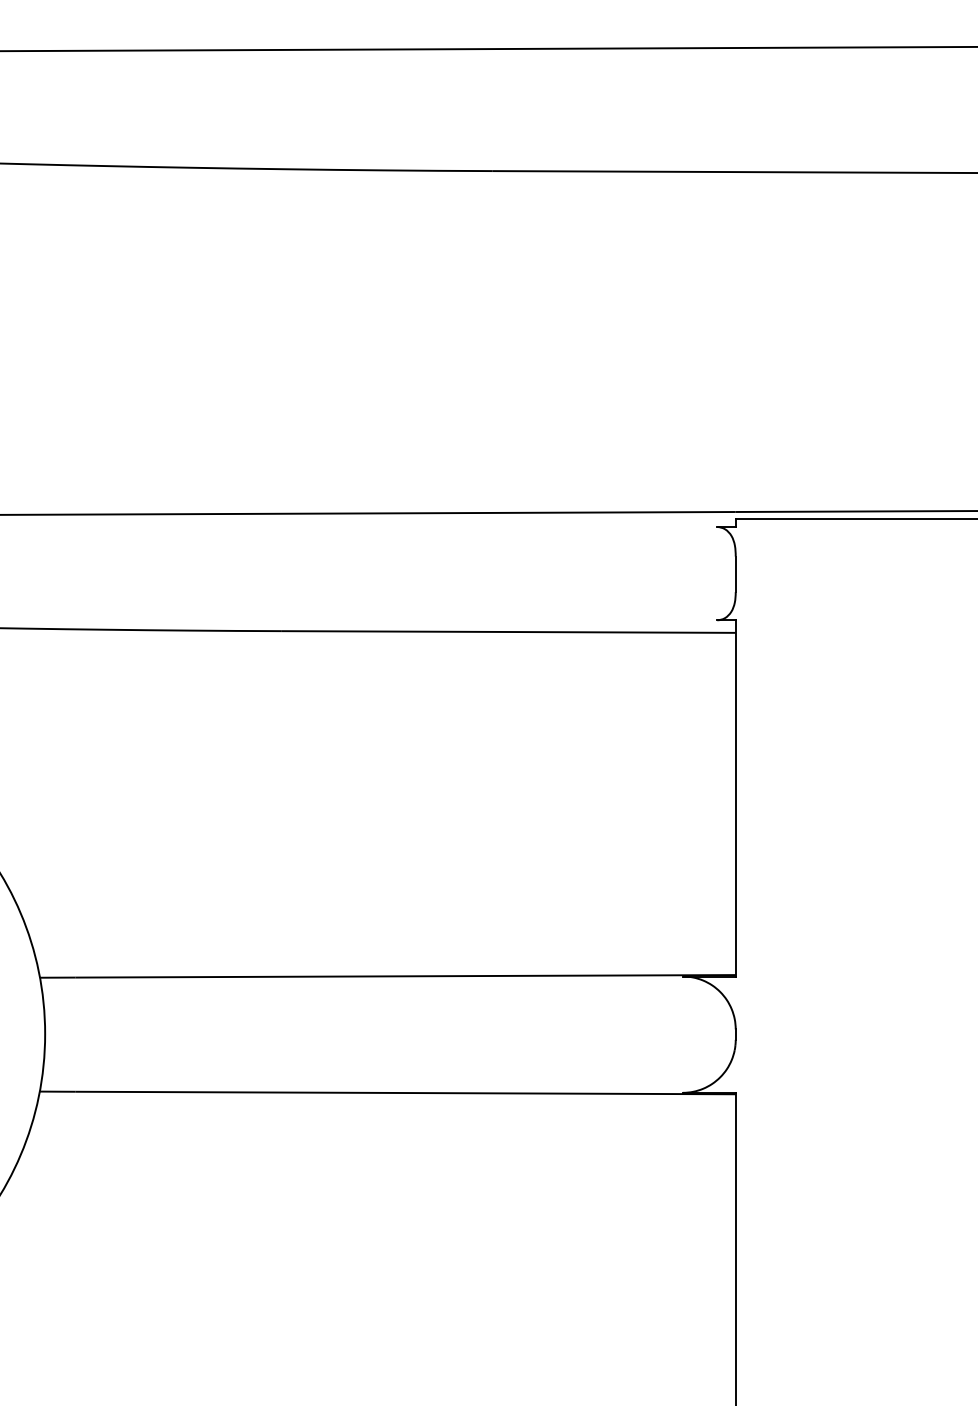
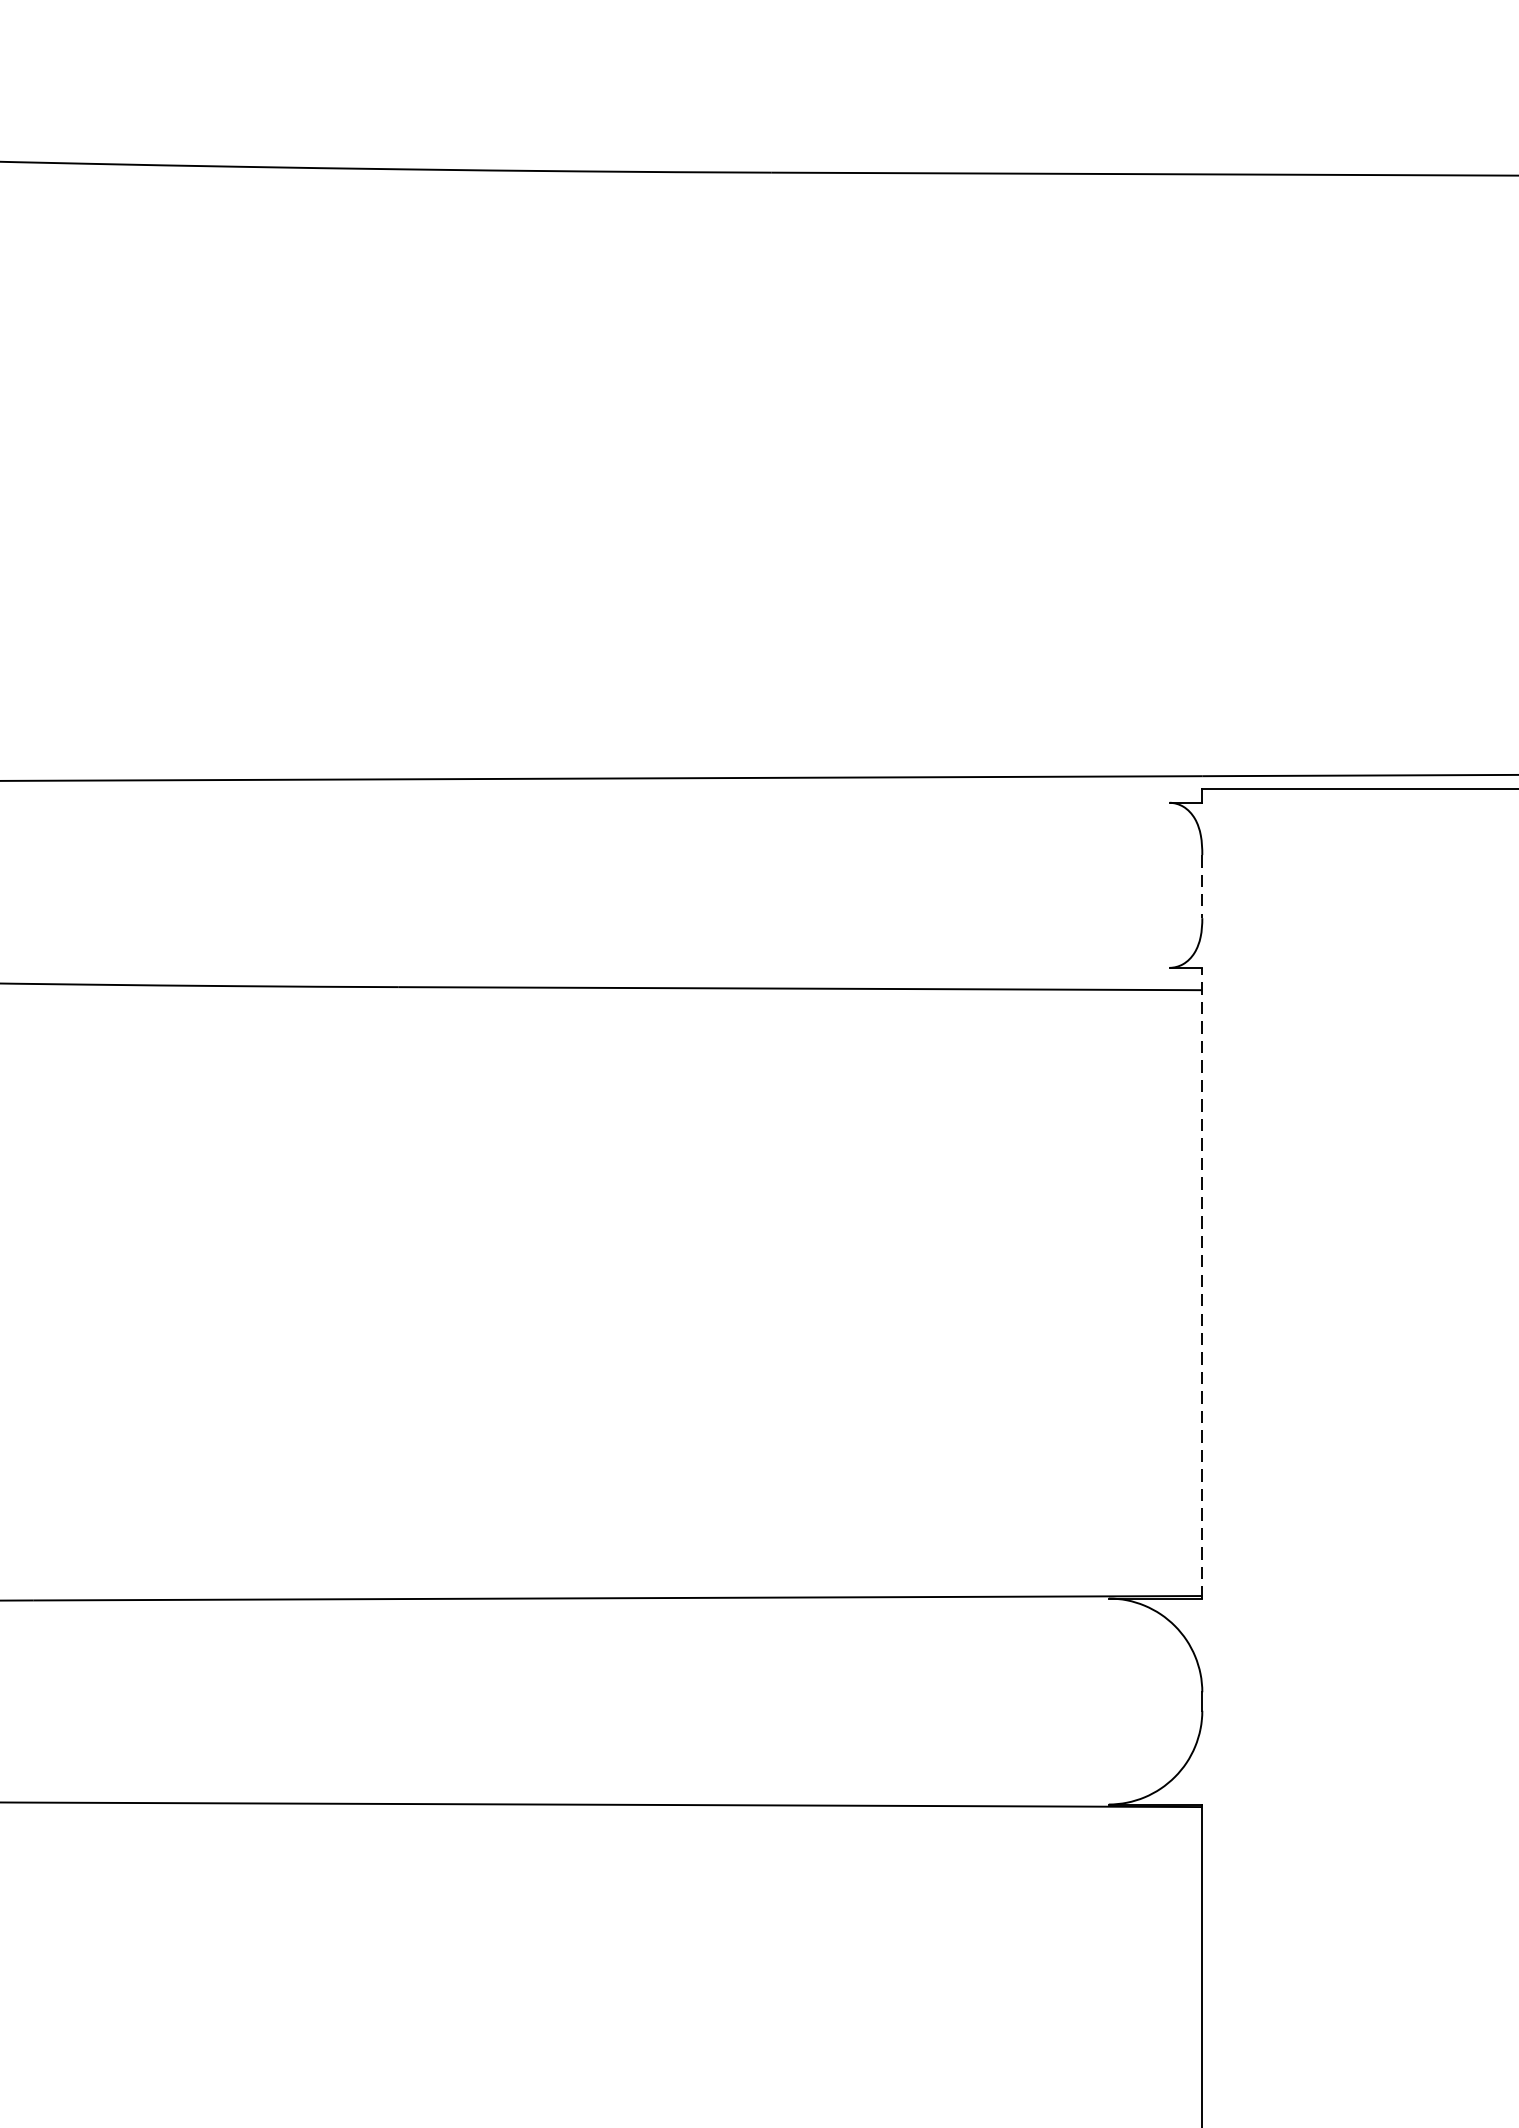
line: (735, 574) -> (1201, 886), solid -> dashed
line: (735, 797) -> (1201, 1281), solid -> dashed

